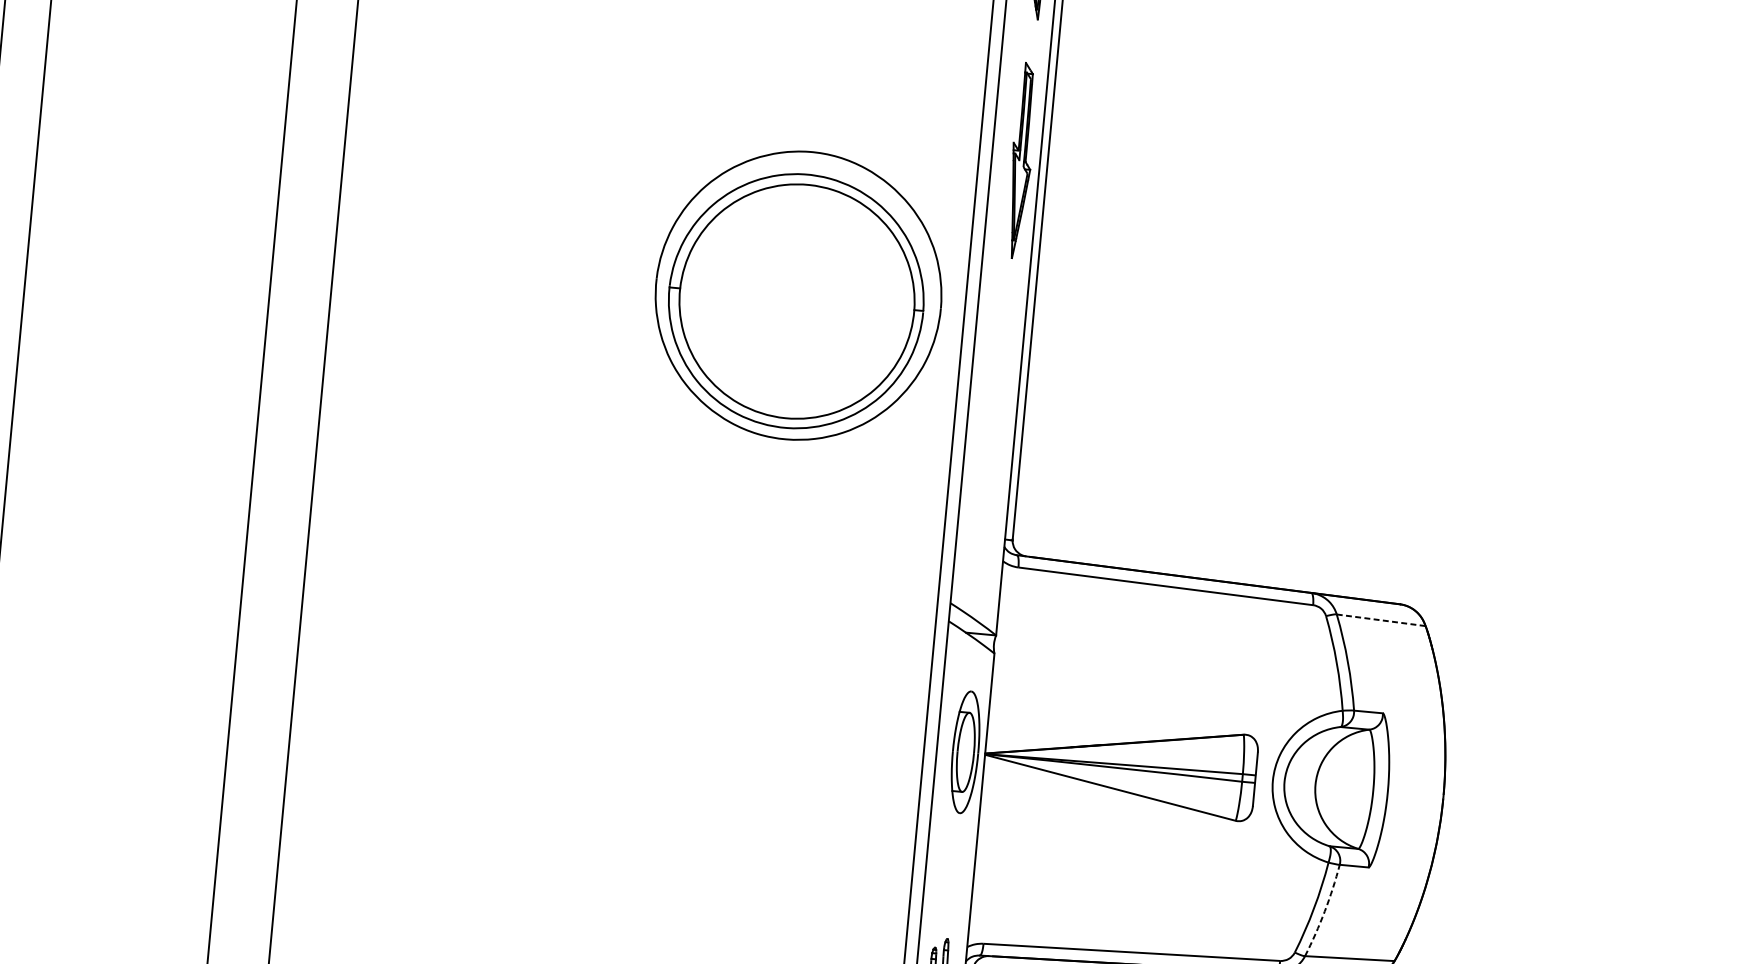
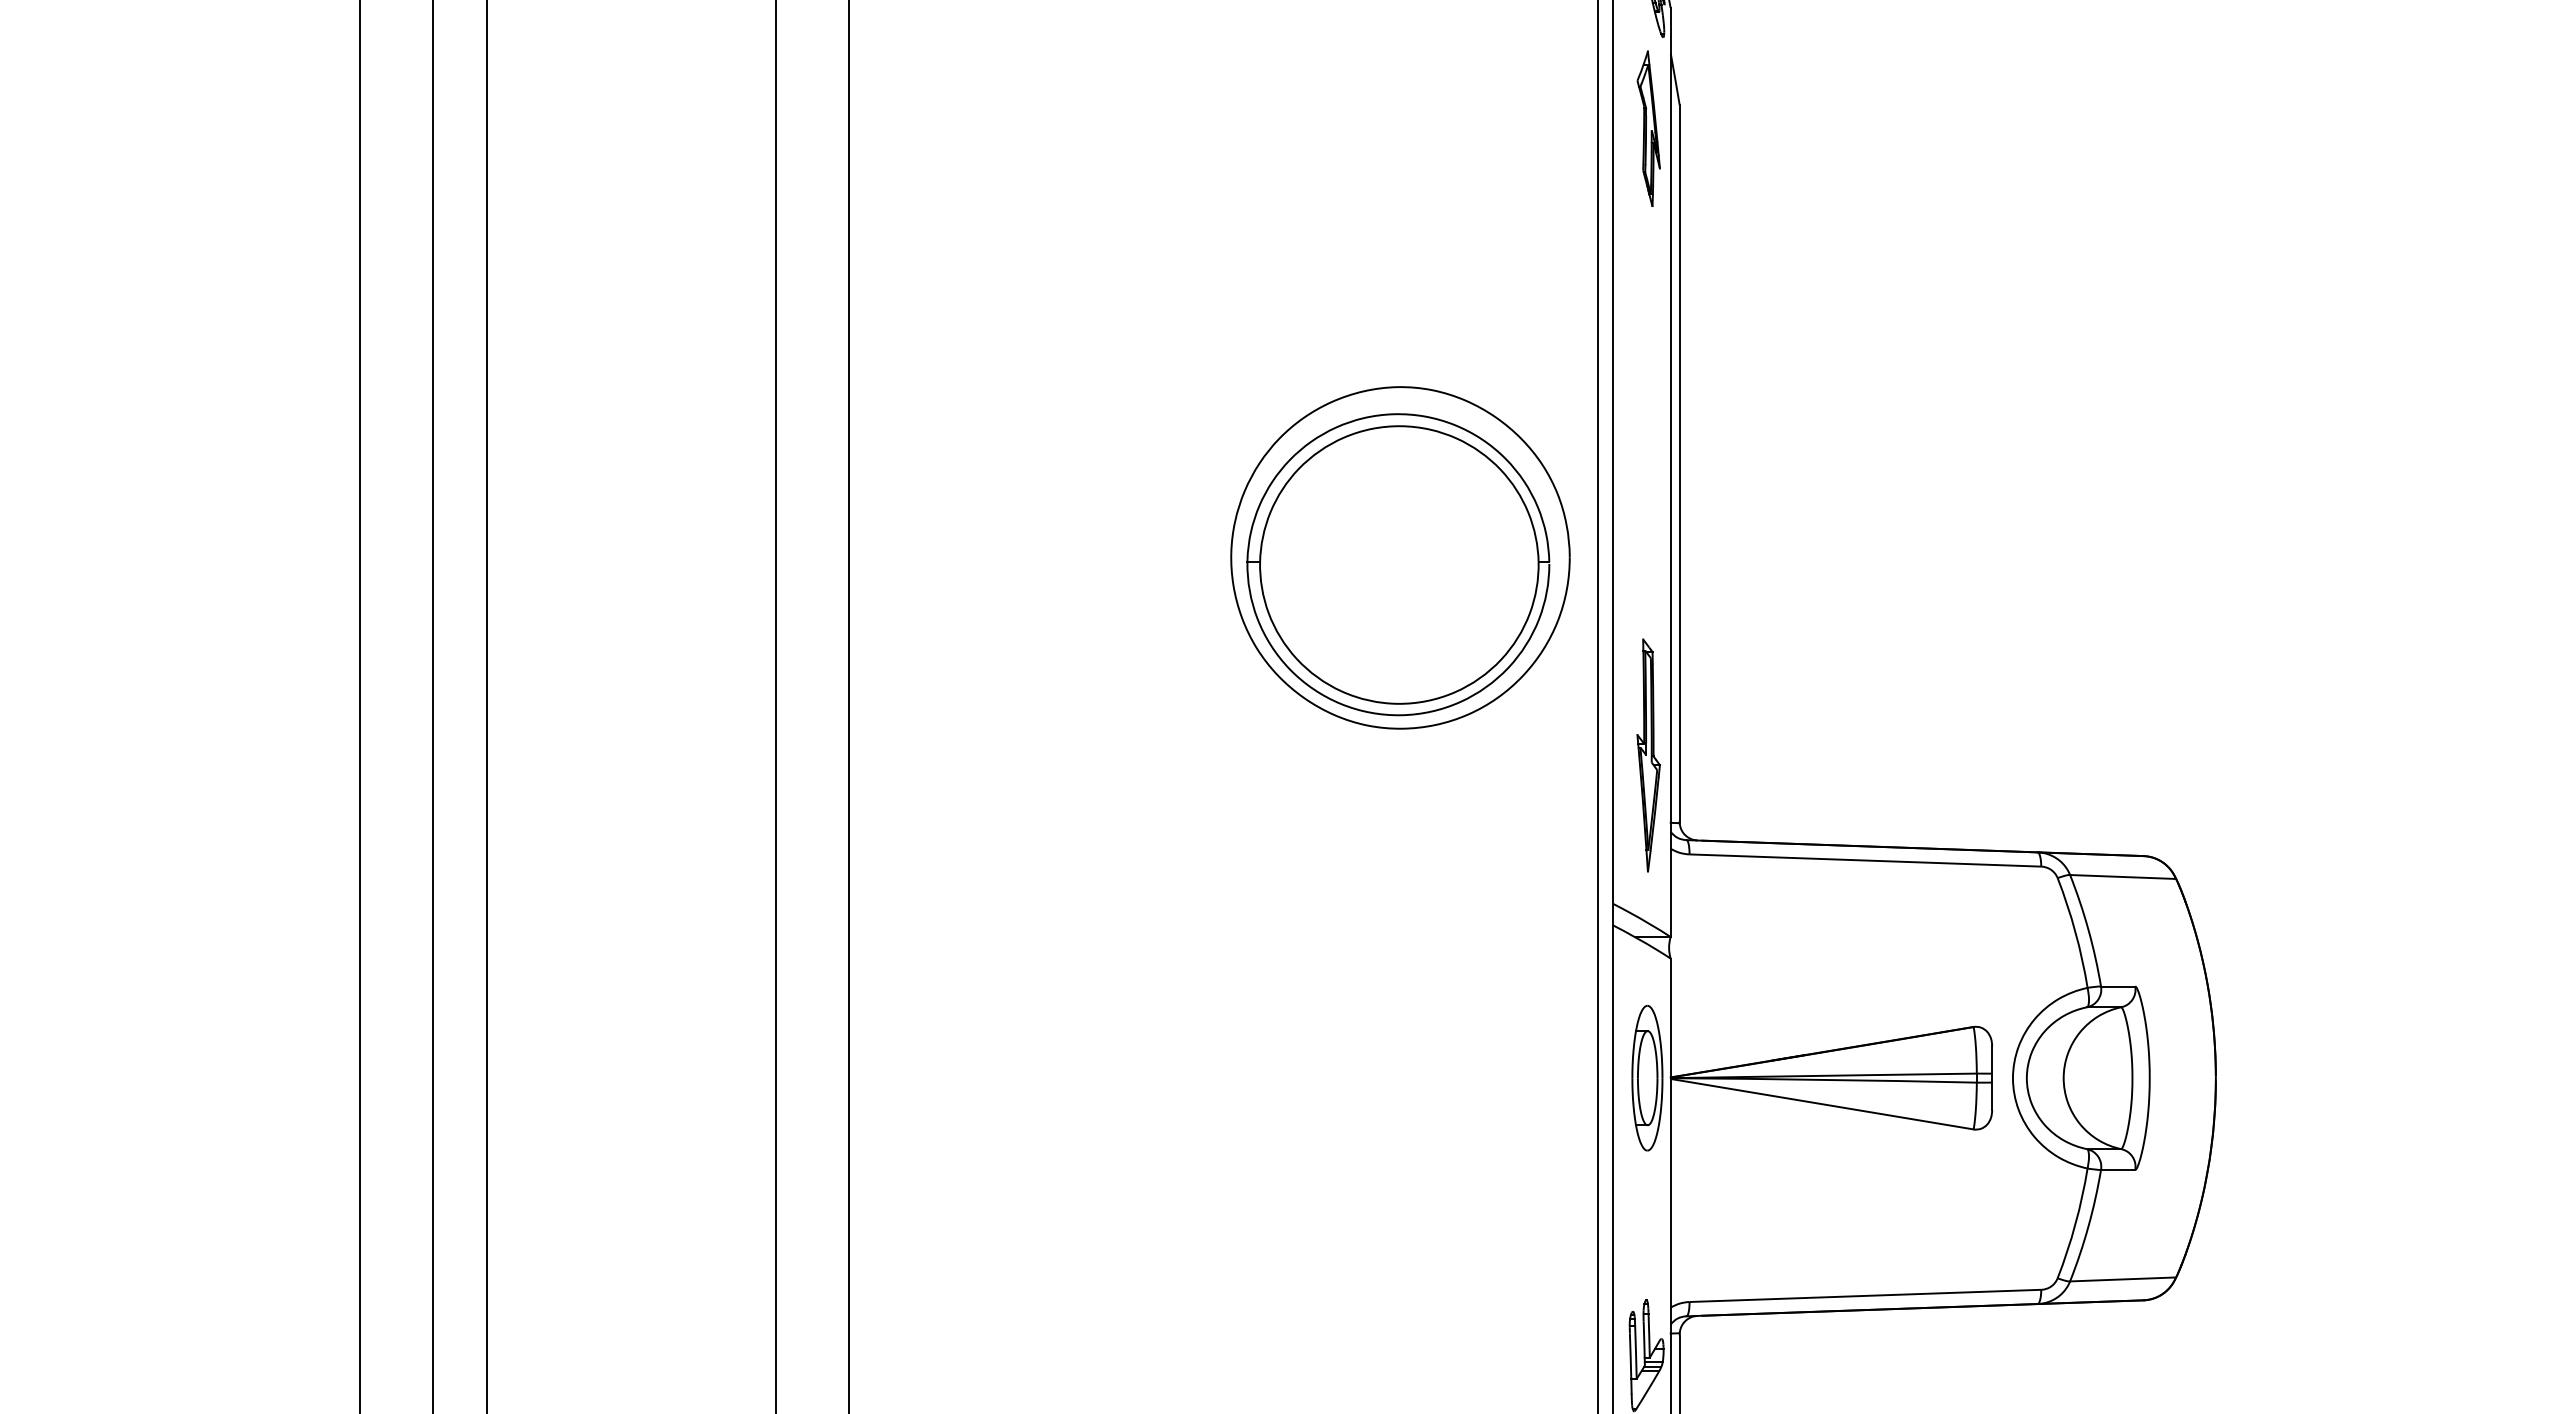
part: (1021, 160) -> (1648, 755), moved
line: (1381, 620) -> (2123, 877), dashed -> solid
arc: (1324, 911) -> (2088, 1226), dashed -> solid

